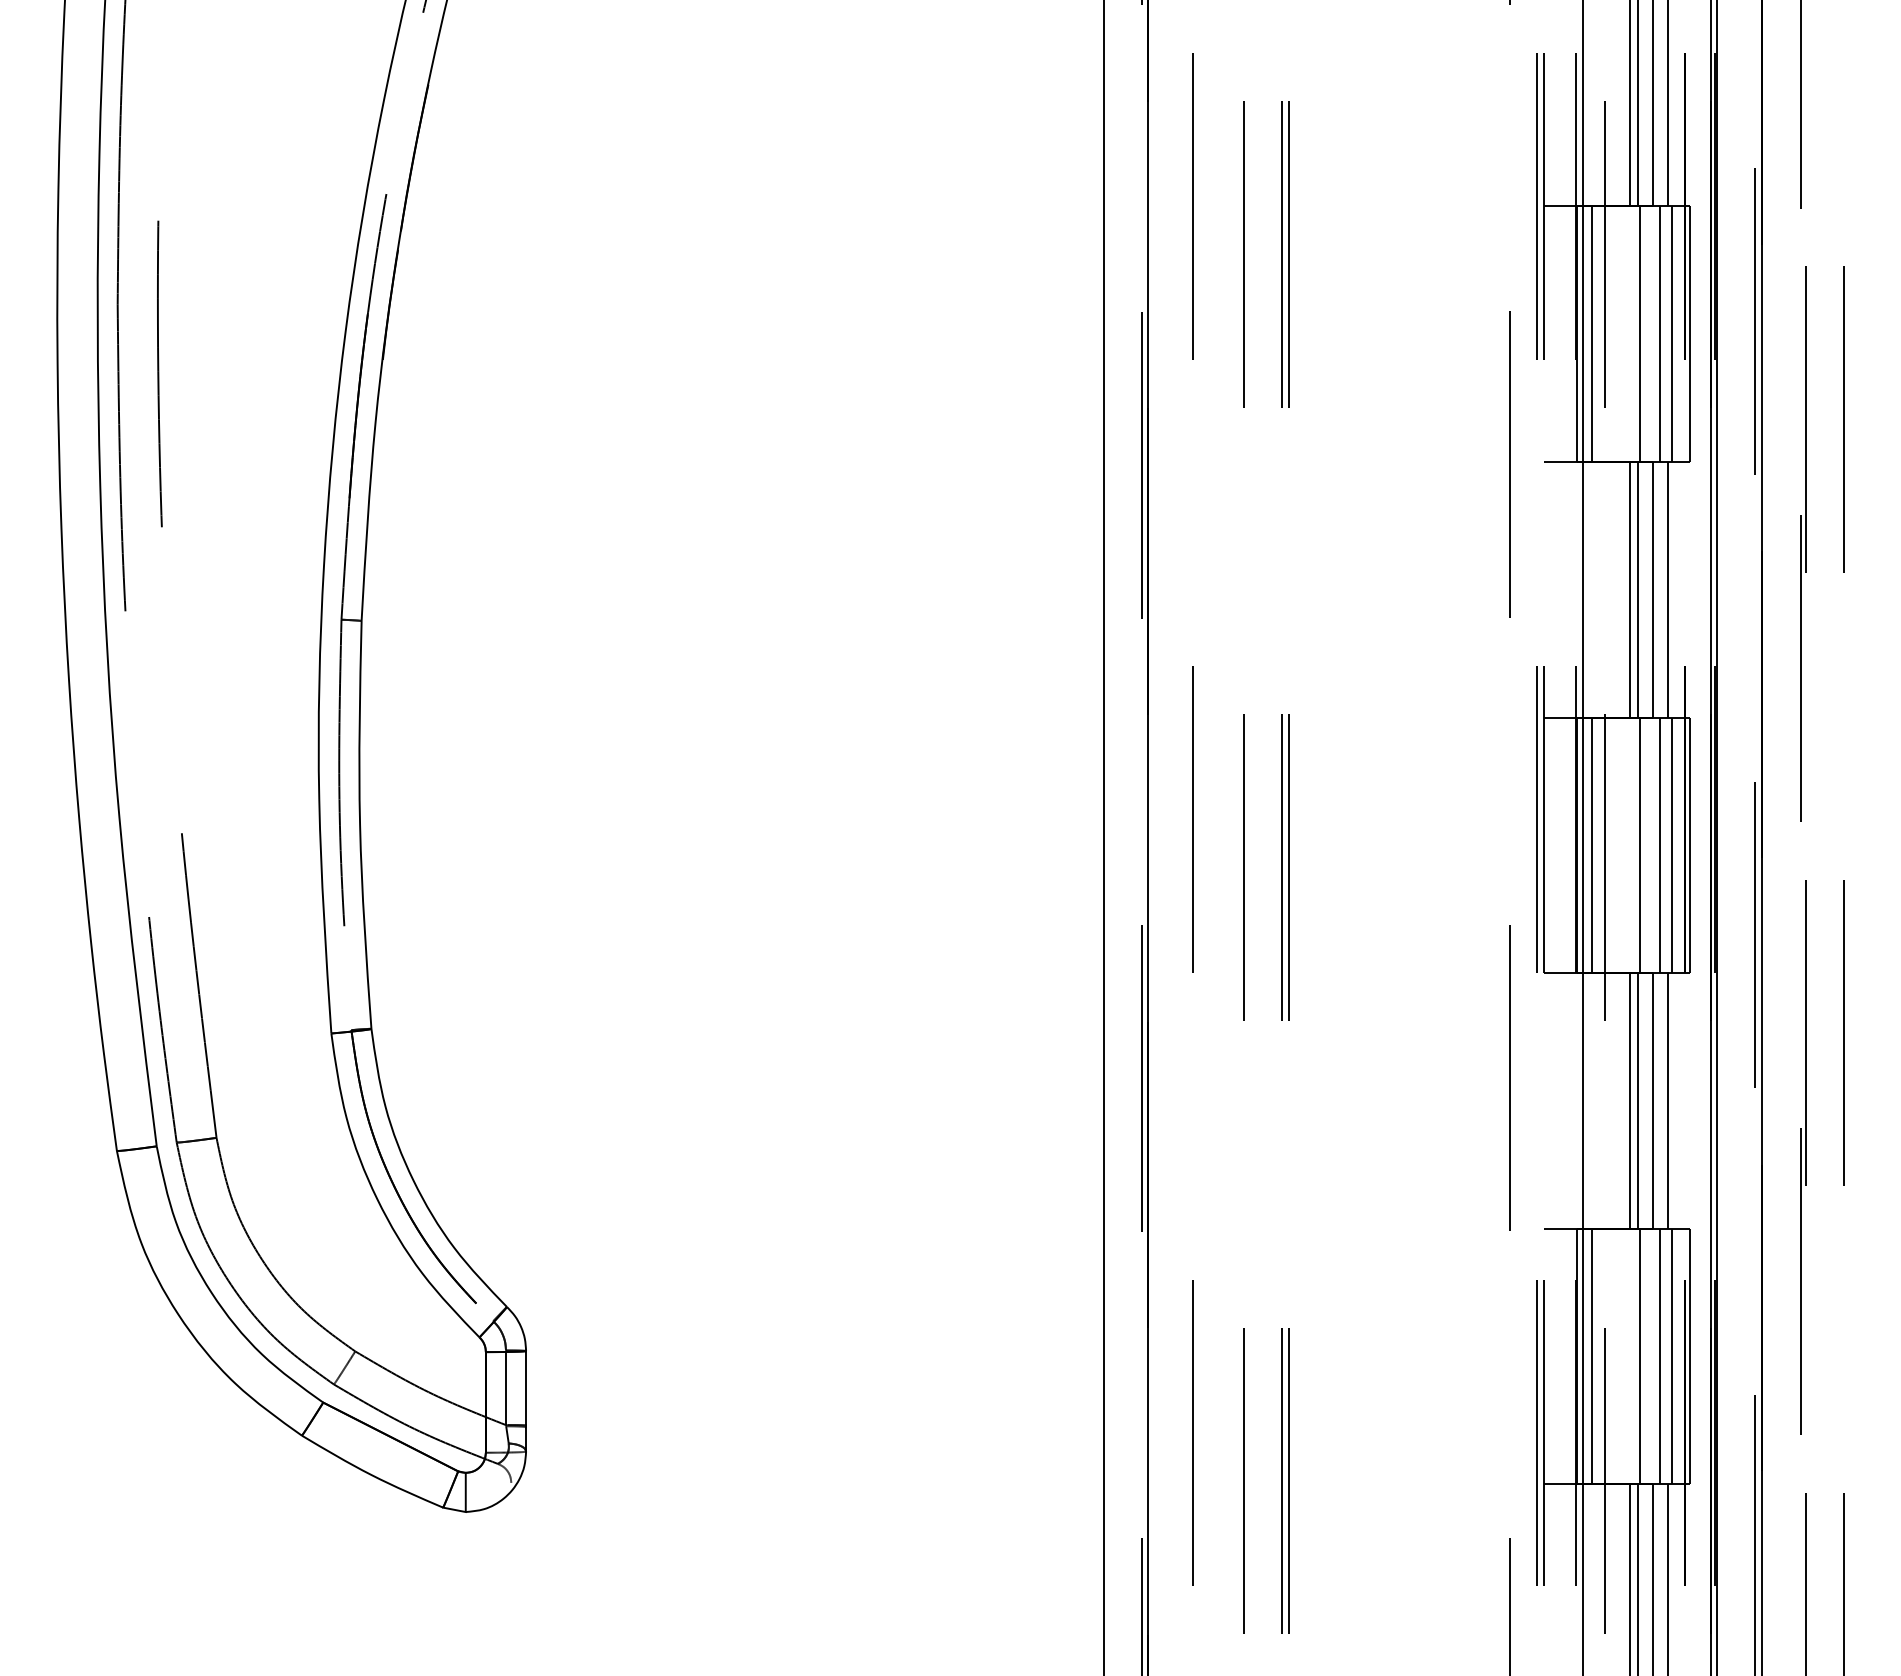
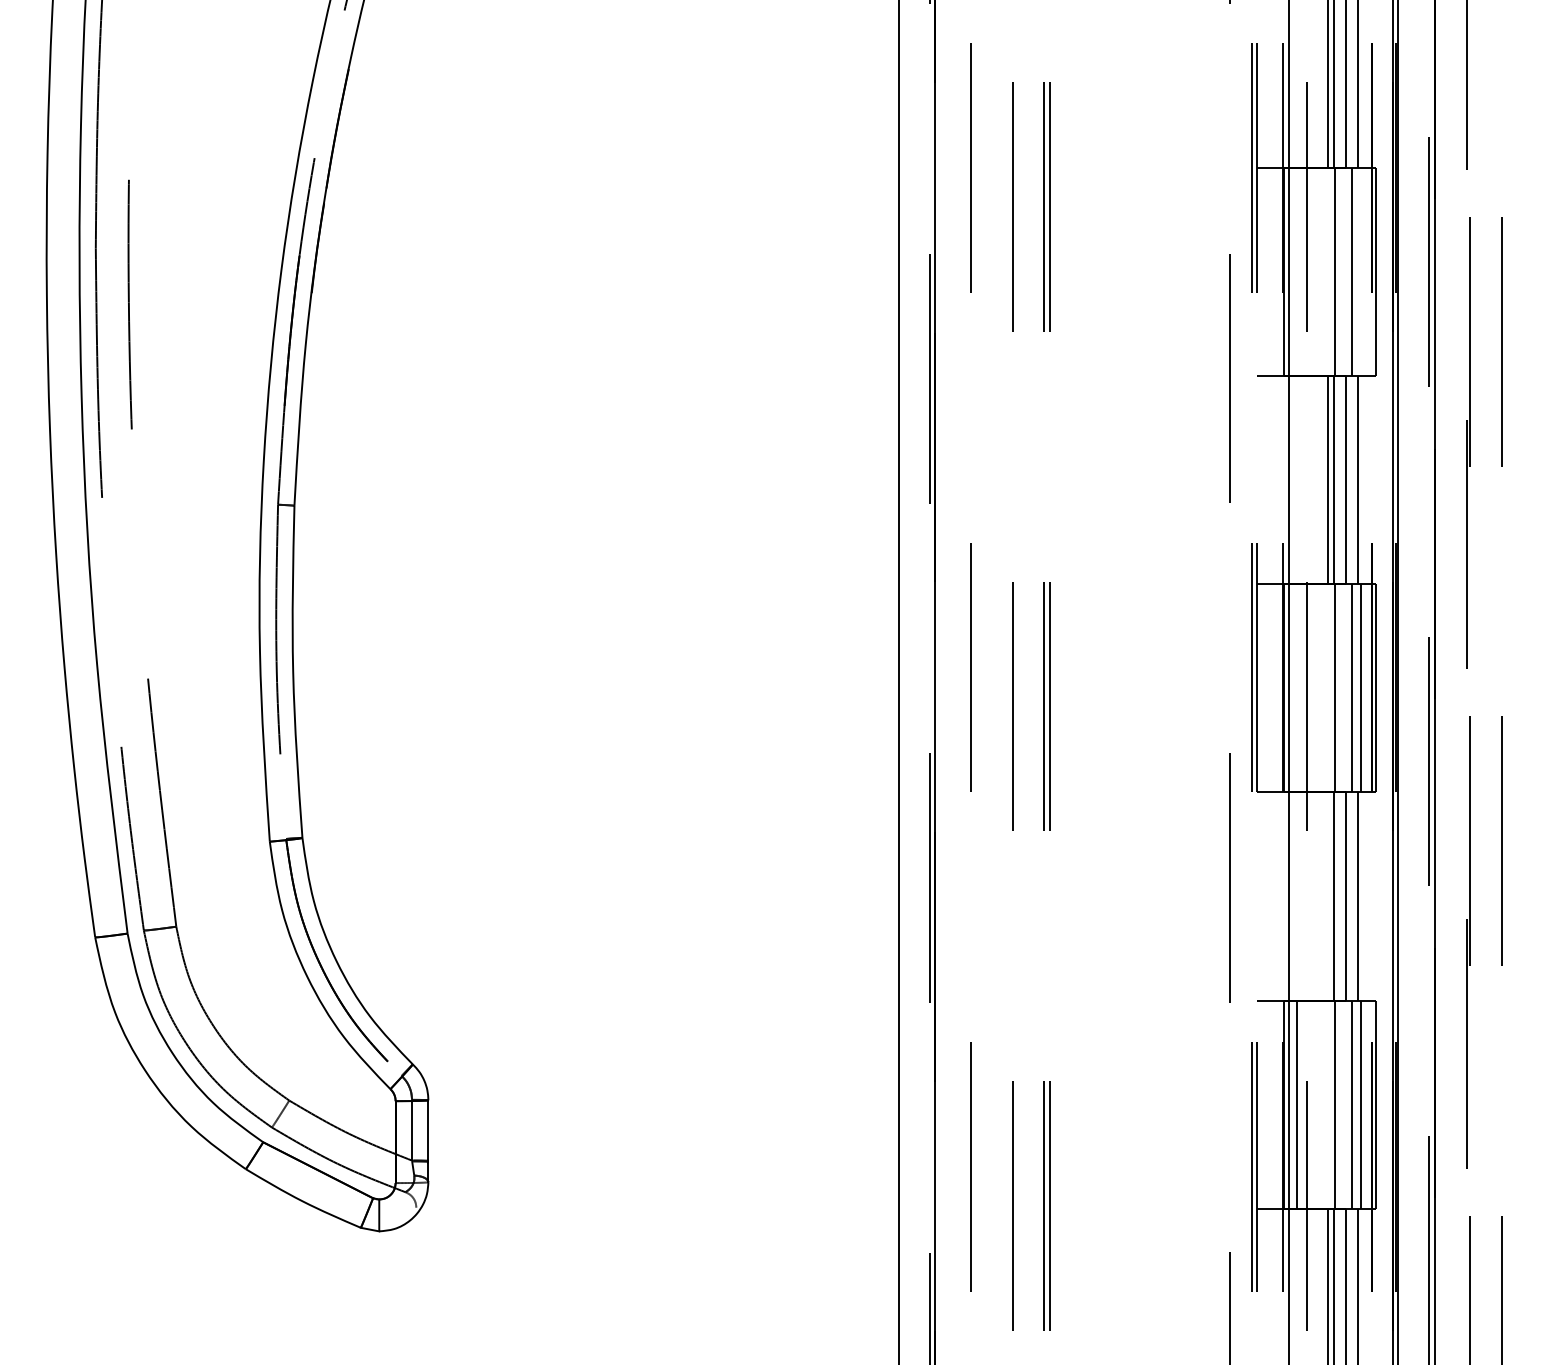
line: (1592, 334) -> (1296, 272), removed
line: (1671, 334) -> (1361, 272), removed
line: (1592, 845) -> (1296, 688), removed
line: (1630, 1100) -> (1327, 896), removed

